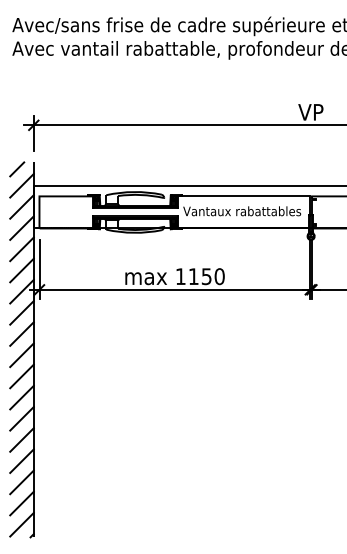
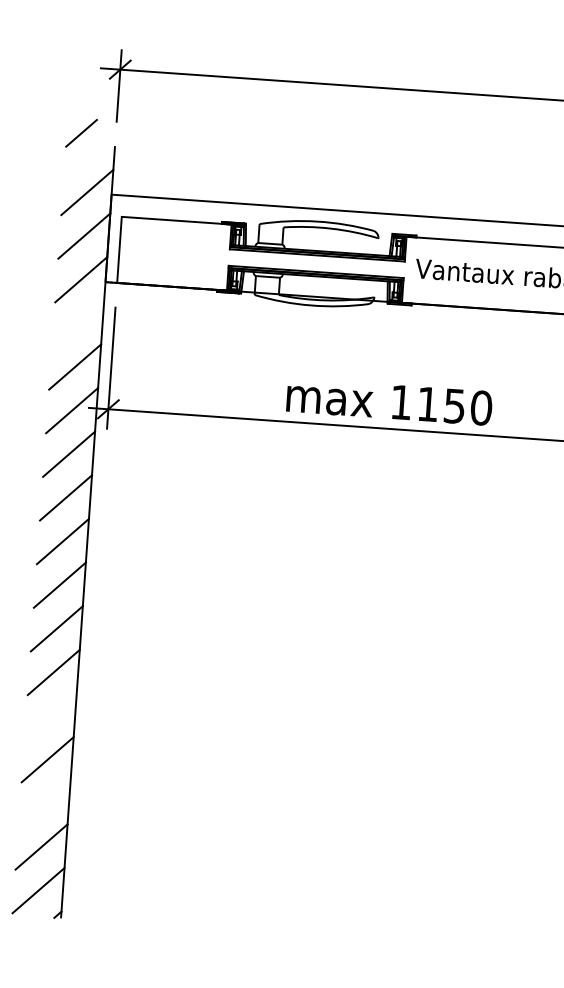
line: (17, 169) -> (82, 133), moved
line: (21, 249) -> (77, 323), removed
line: (21, 439) -> (49, 714), removed
line: (21, 482) -> (43, 803), removed

